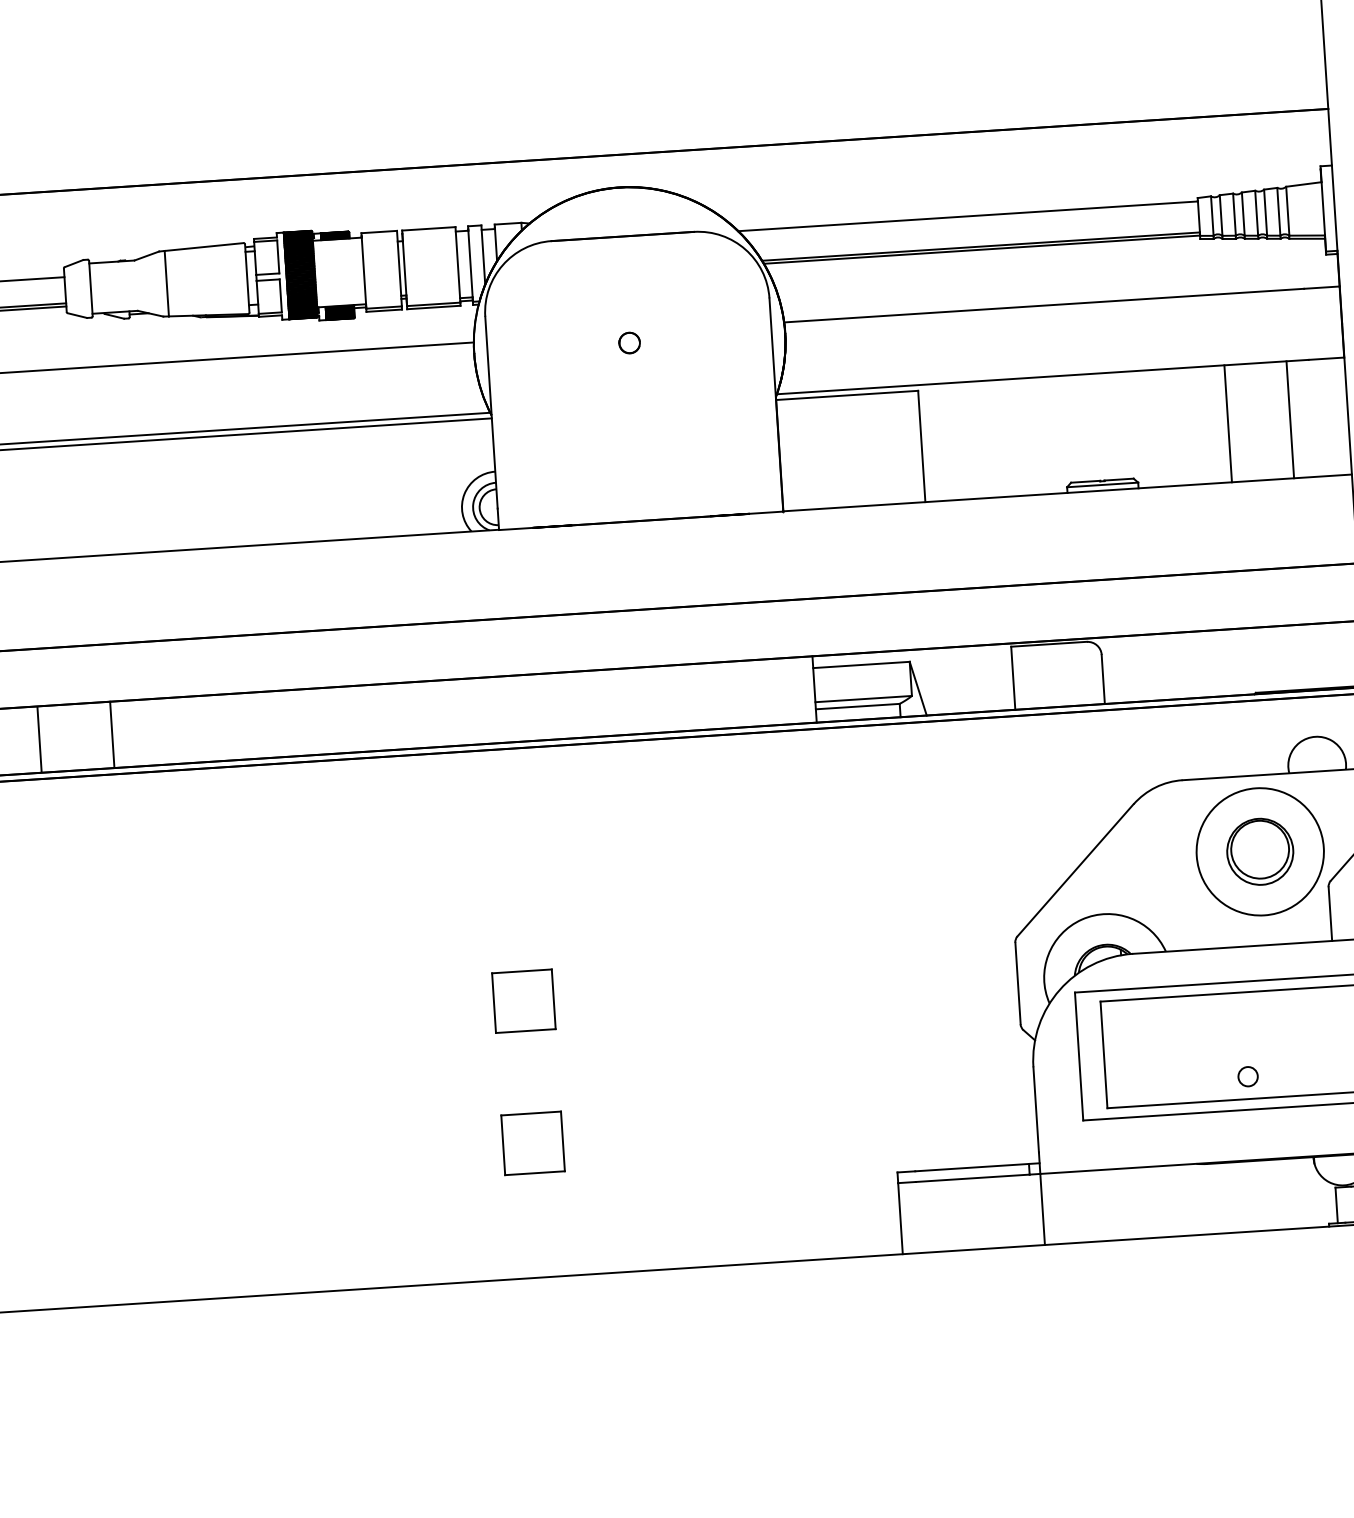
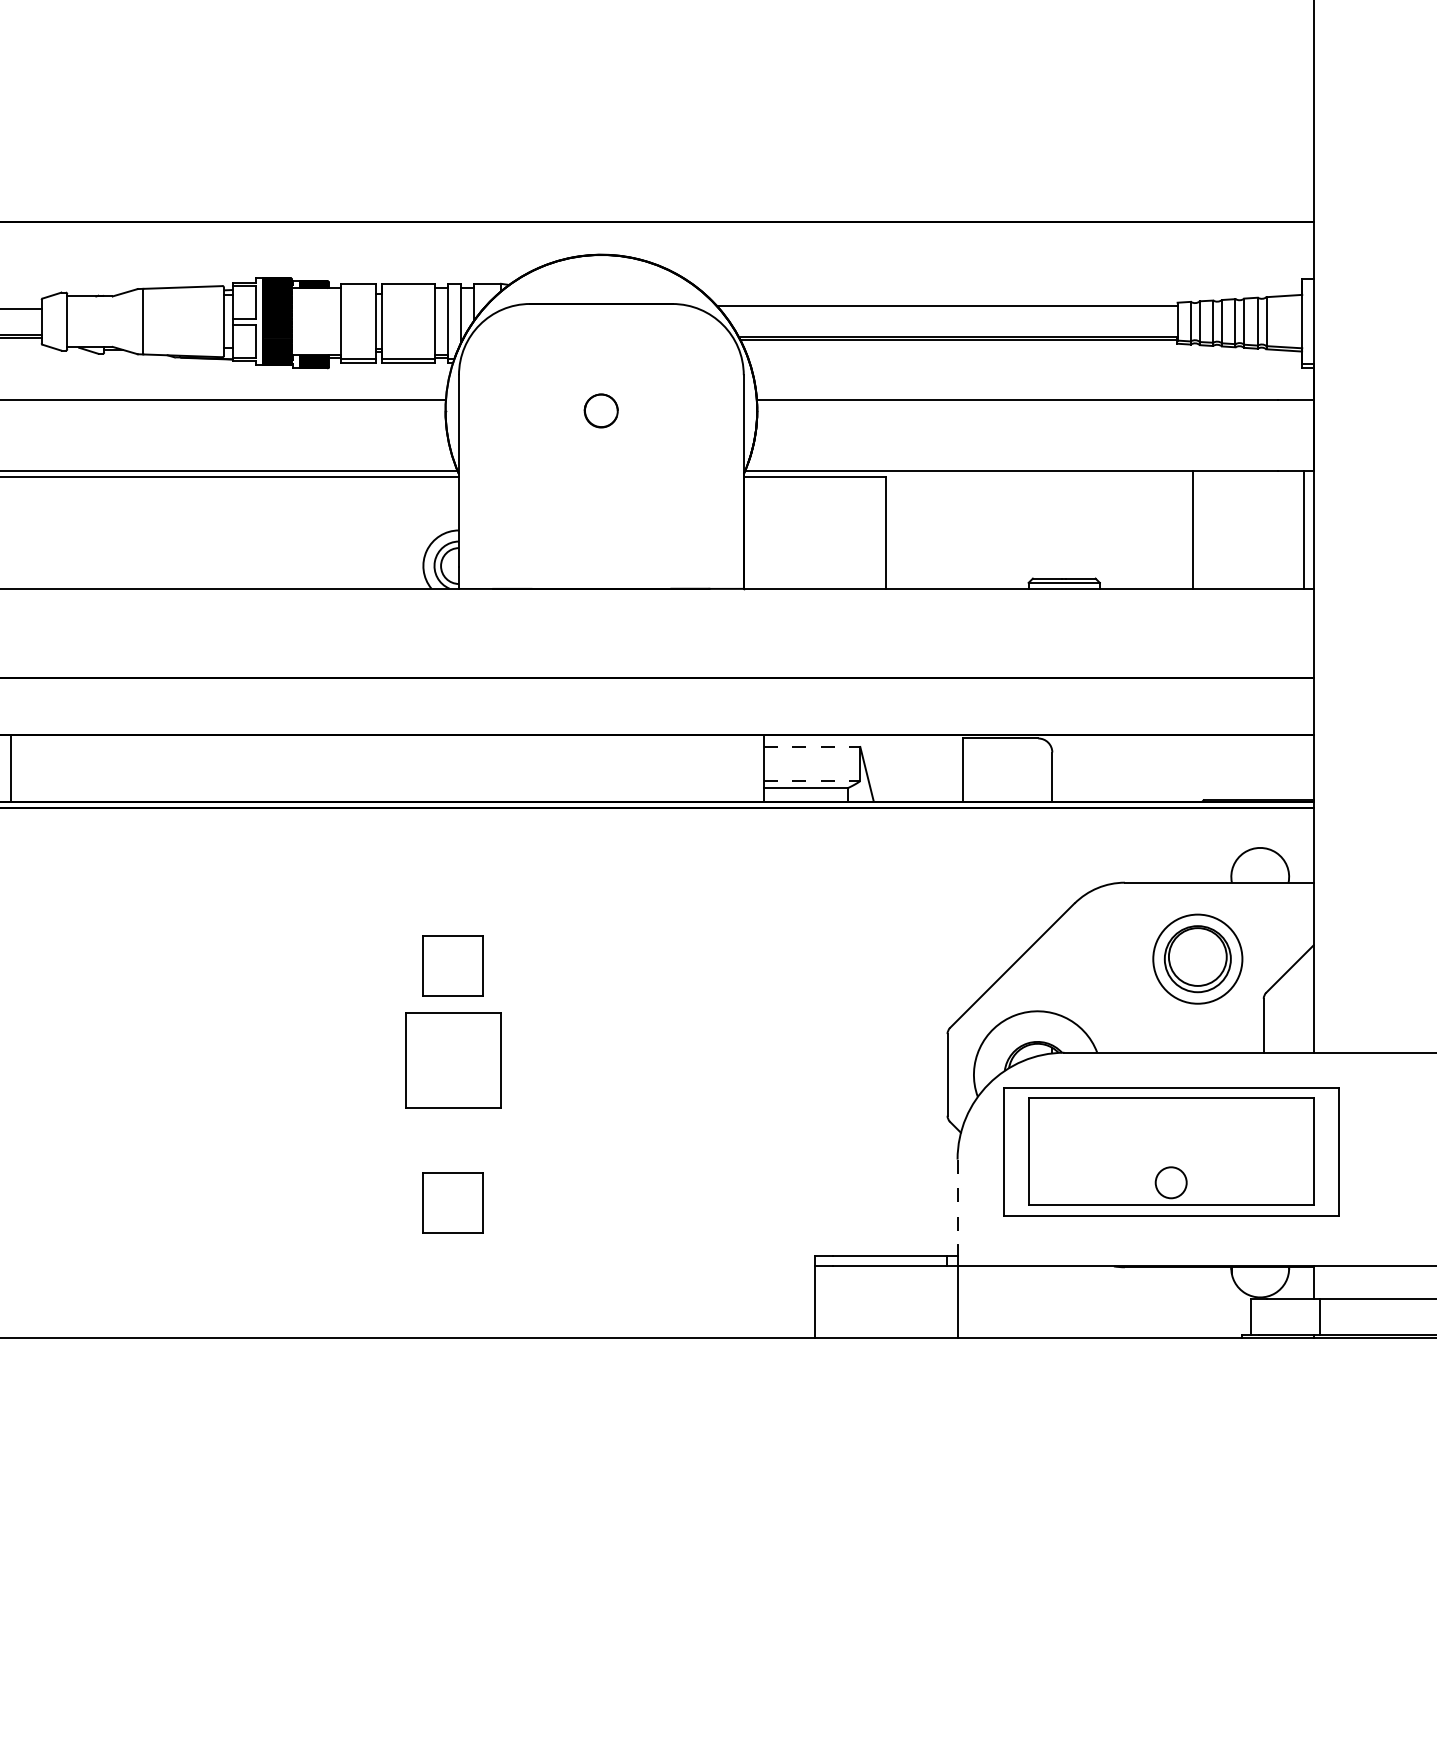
circle: (629, 342) -> (601, 410), size x1.6
line: (1290, 419) -> (1303, 529), moved
line: (862, 664) -> (812, 746), solid -> dashed
line: (864, 699) -> (812, 781), solid -> dashed
line: (111, 735) -> (10, 768), moved
circle: (1259, 851) -> (1197, 958), size x0.7
part: (516, 906) -> (452, 965), added
part: (523, 1001) -> (452, 1060), size x1.6
circle: (1247, 1076) -> (1170, 1182), size x1.6
line: (1036, 1110) -> (957, 1202), solid -> dashed

